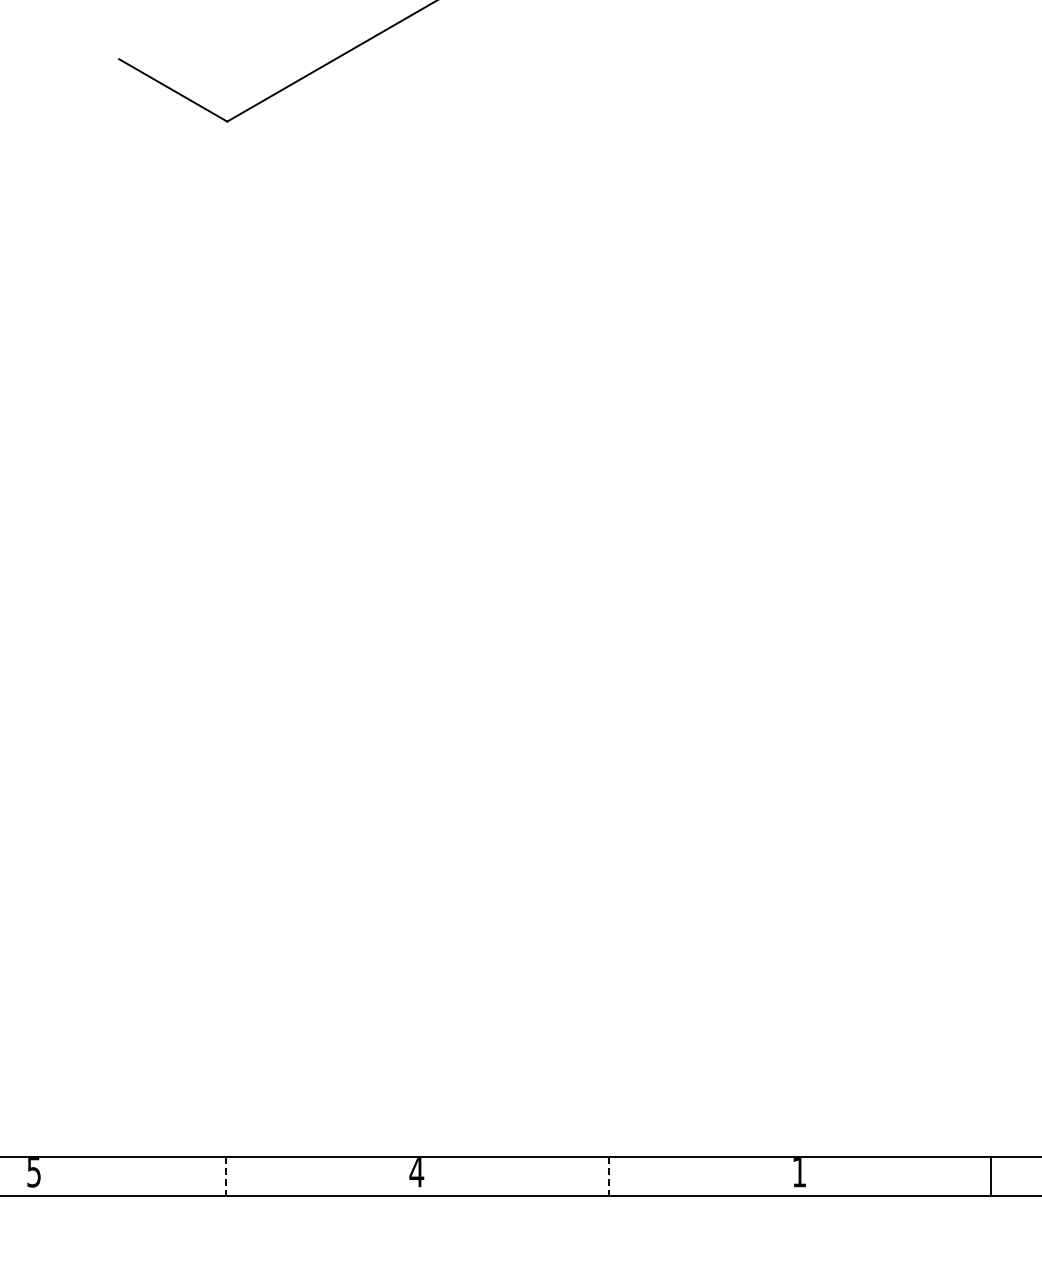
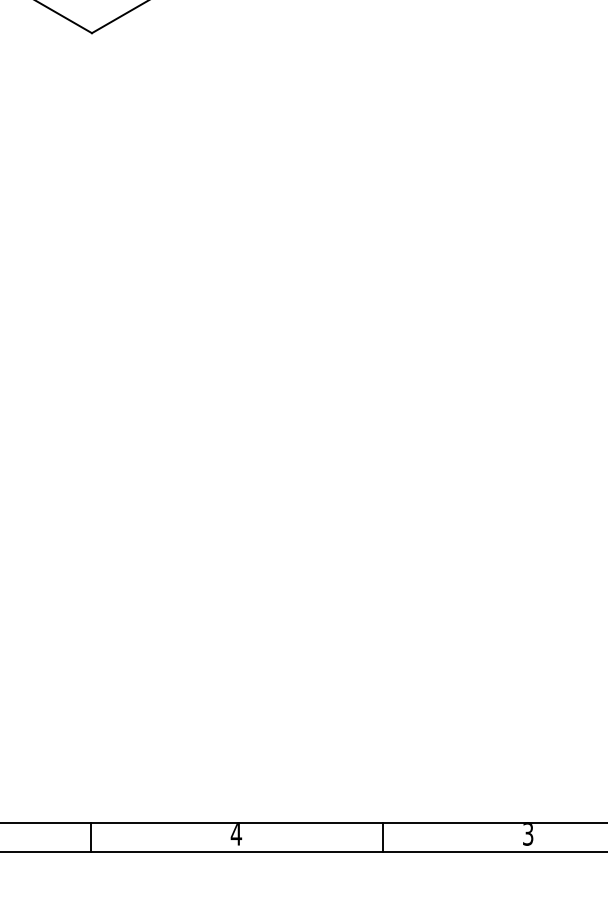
text: (799, 1172) -> (528, 834), 1 -> 3
line: (225, 1176) -> (90, 837), dashed -> solid
line: (608, 1176) -> (382, 837), dashed -> solid

